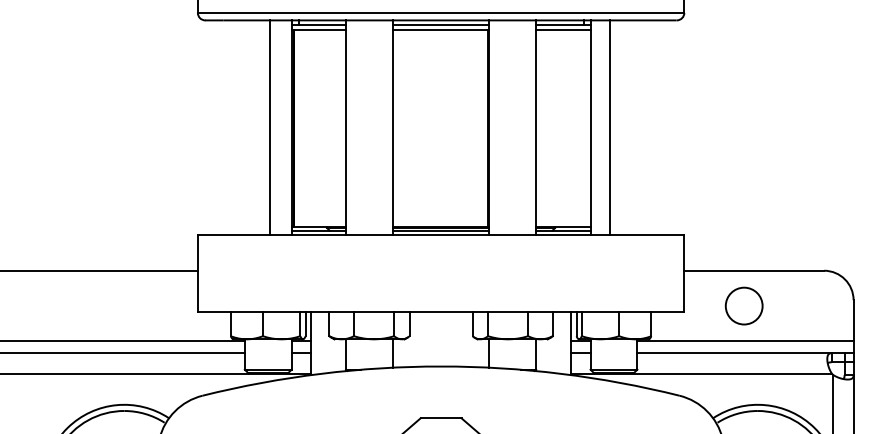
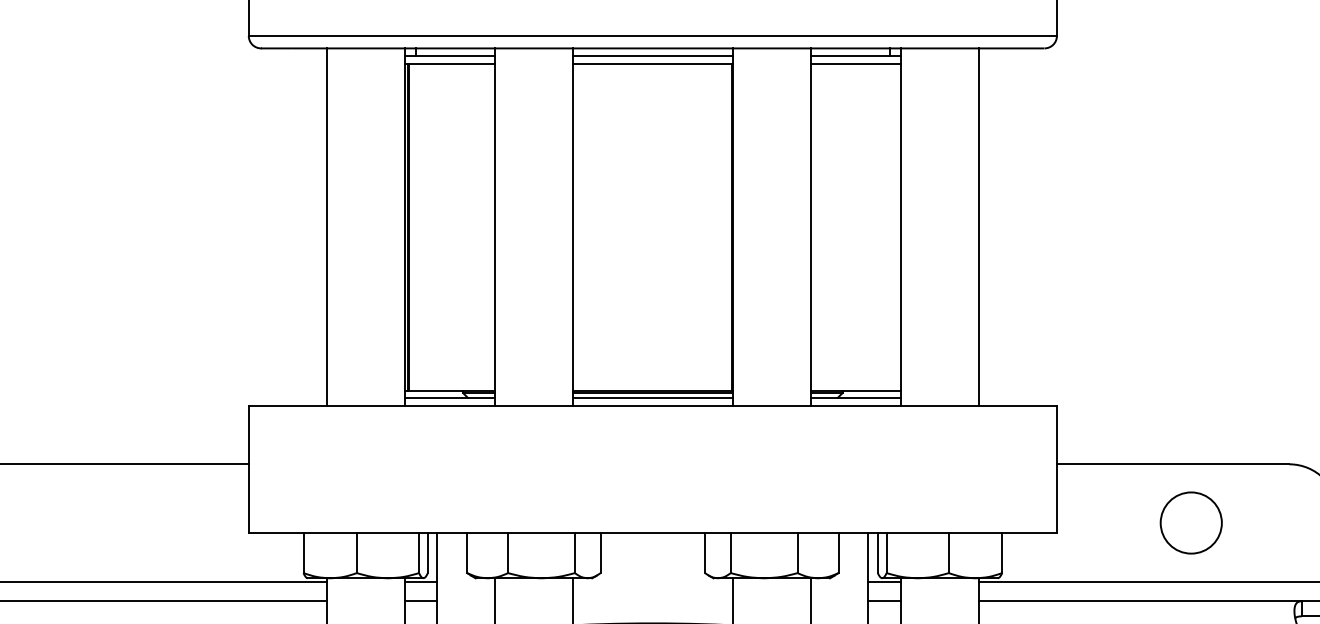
line: (269, 127) -> (326, 226), moved
line: (610, 127) -> (979, 226), moved
circle: (743, 305) -> (1190, 522), moved

